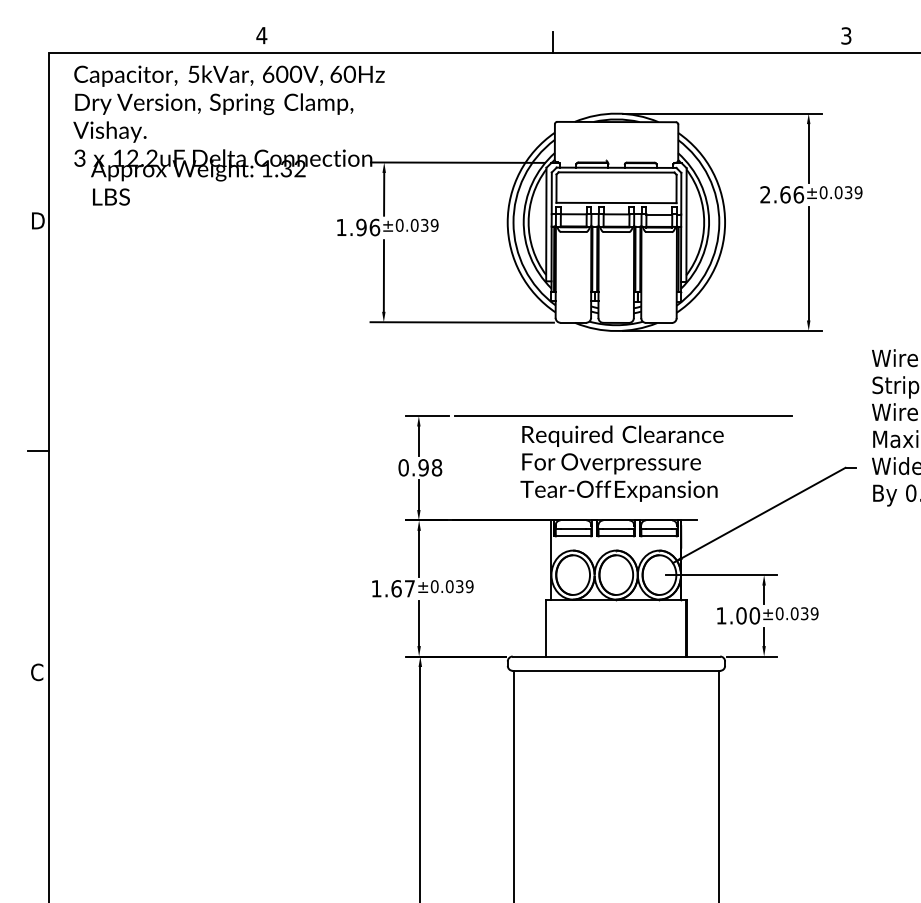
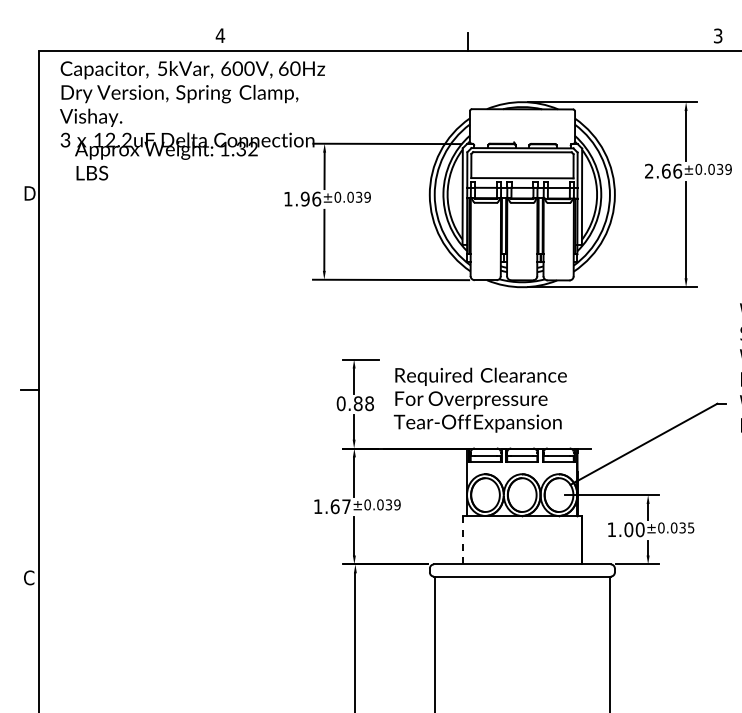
line: (623, 416) -> (528, 360), removed
text: (621, 463) -> (479, 400), moved
text: (423, 467) -> (358, 403), 0.98 -> 0.88
text: (814, 613) -> (691, 527), ±0.039 -> ±0.035
line: (546, 627) -> (462, 539), solid -> dashed

